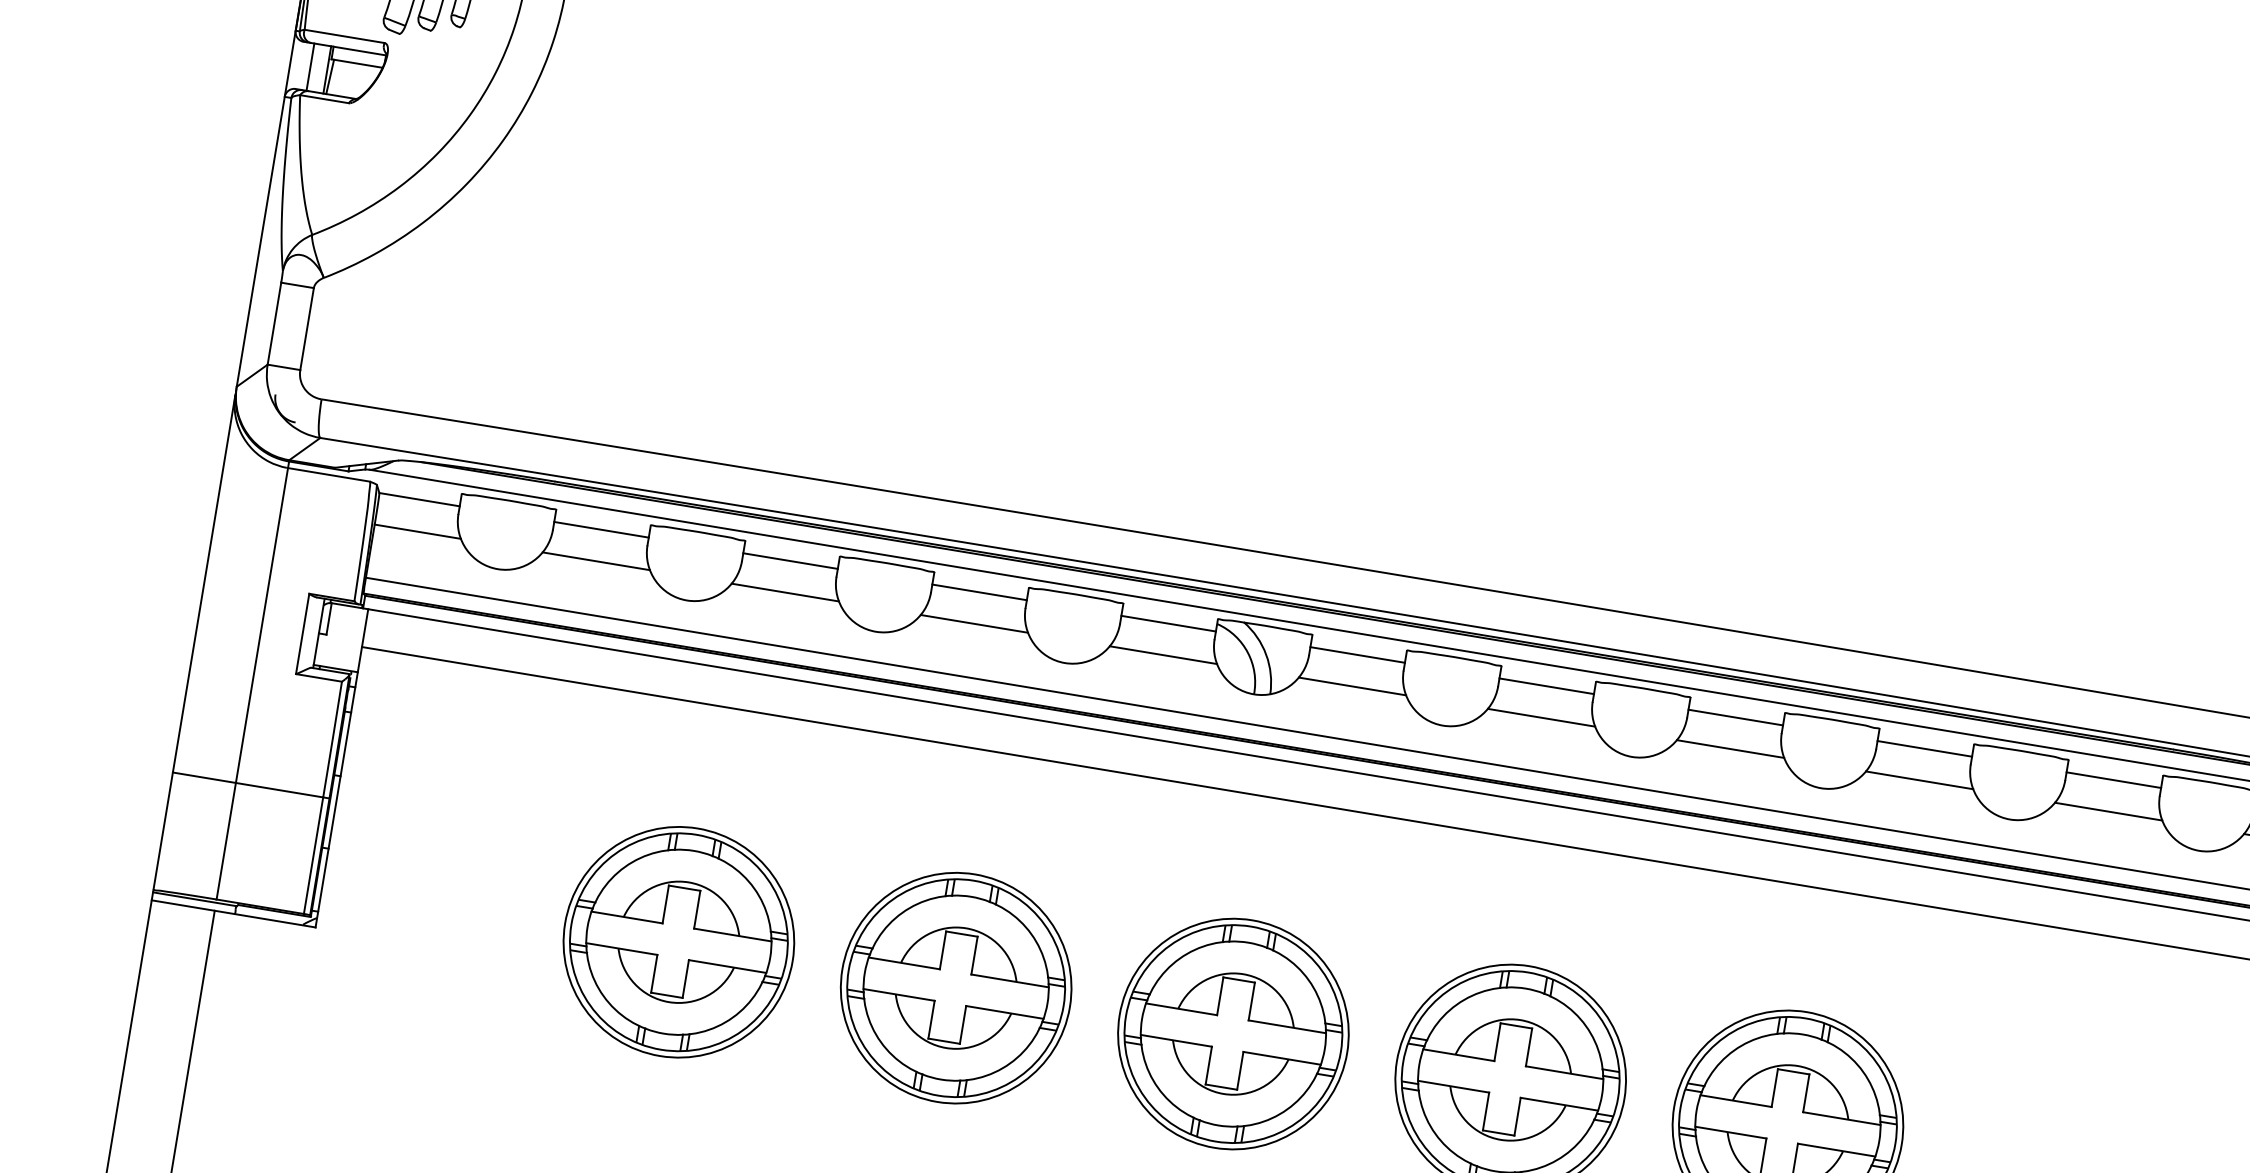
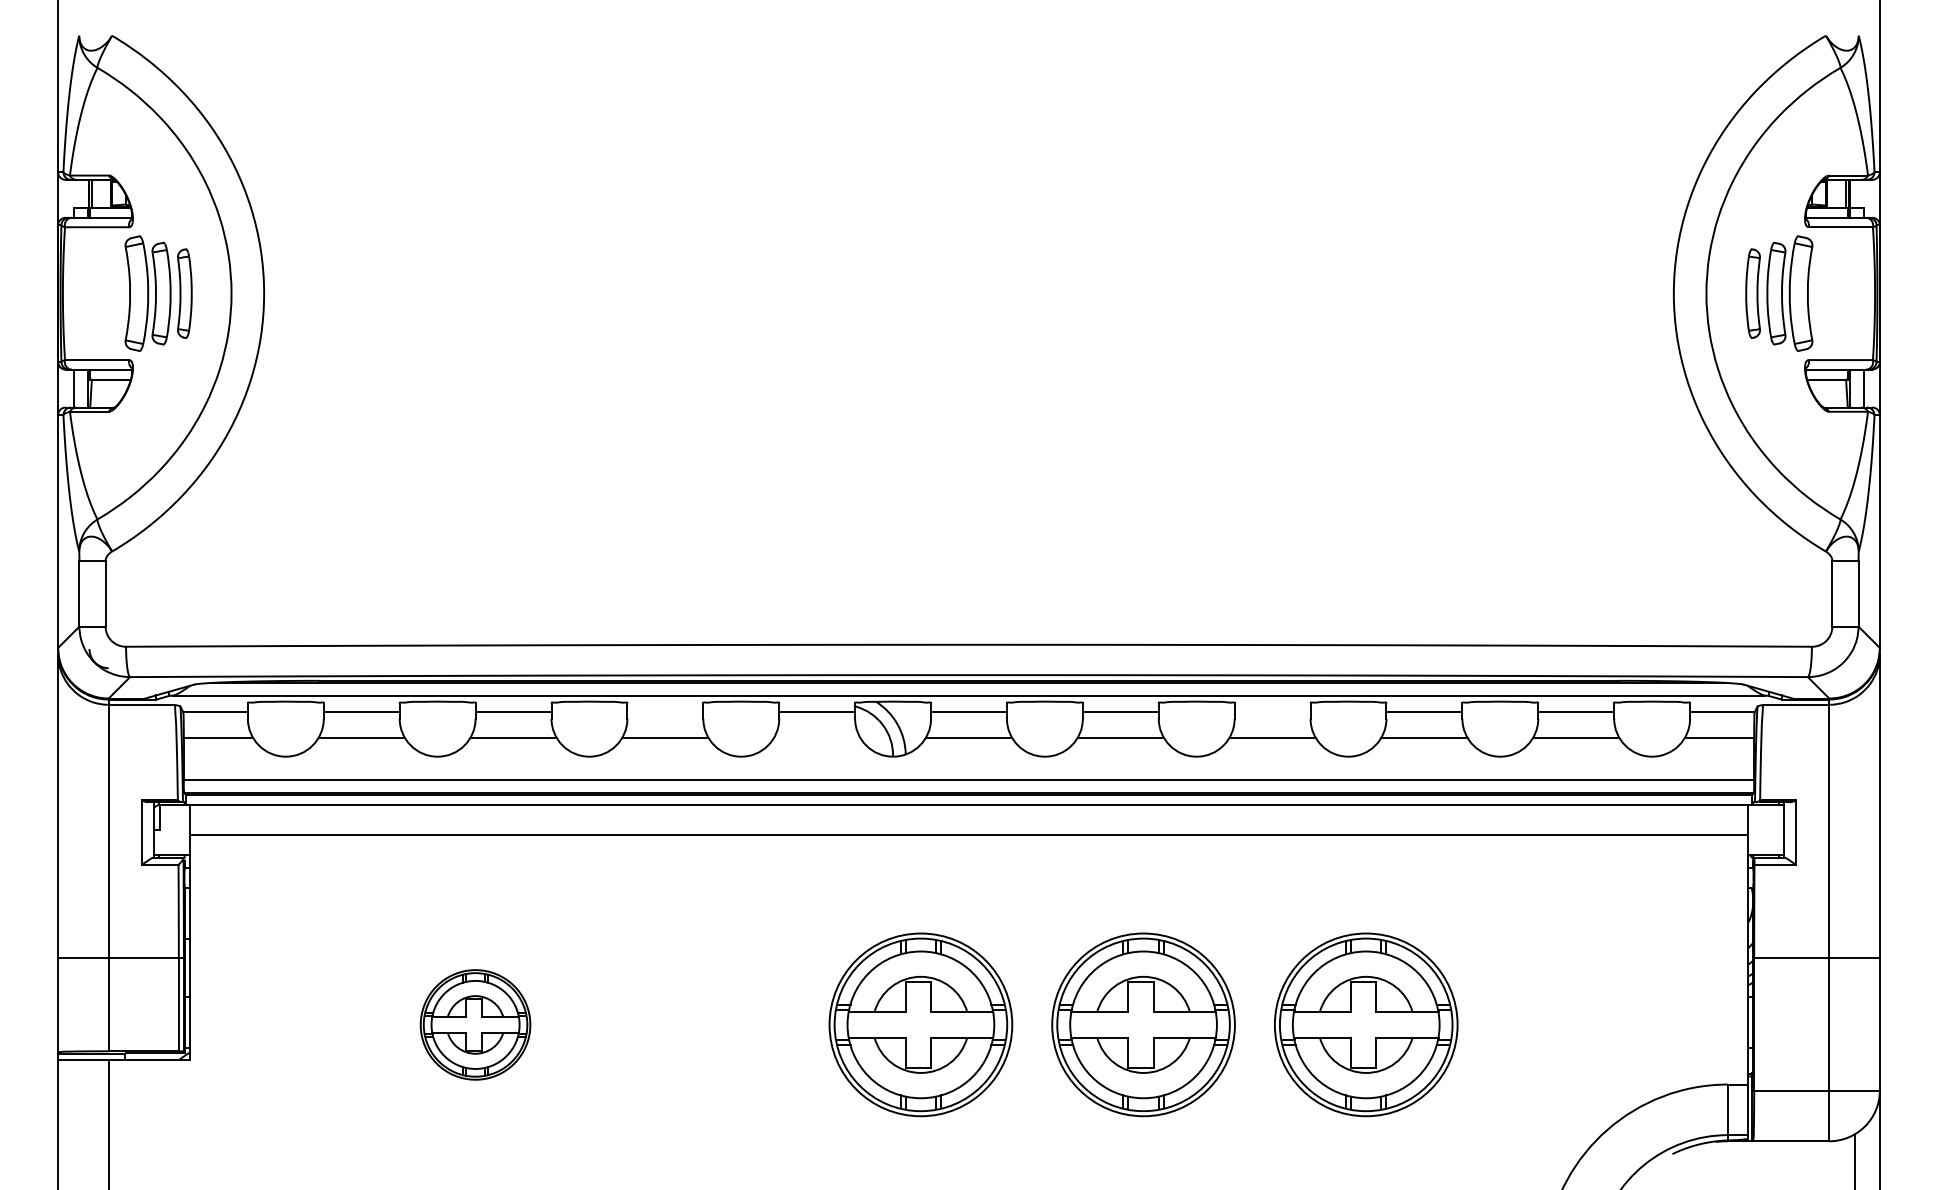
line: (979, 592) -> (665, 712), removed
line: (1163, 654) -> (817, 737), removed
line: (1735, 717) -> (1272, 712), removed
part: (678, 941) -> (475, 1024), size x0.6
part: (956, 987) -> (698, 1024), removed

